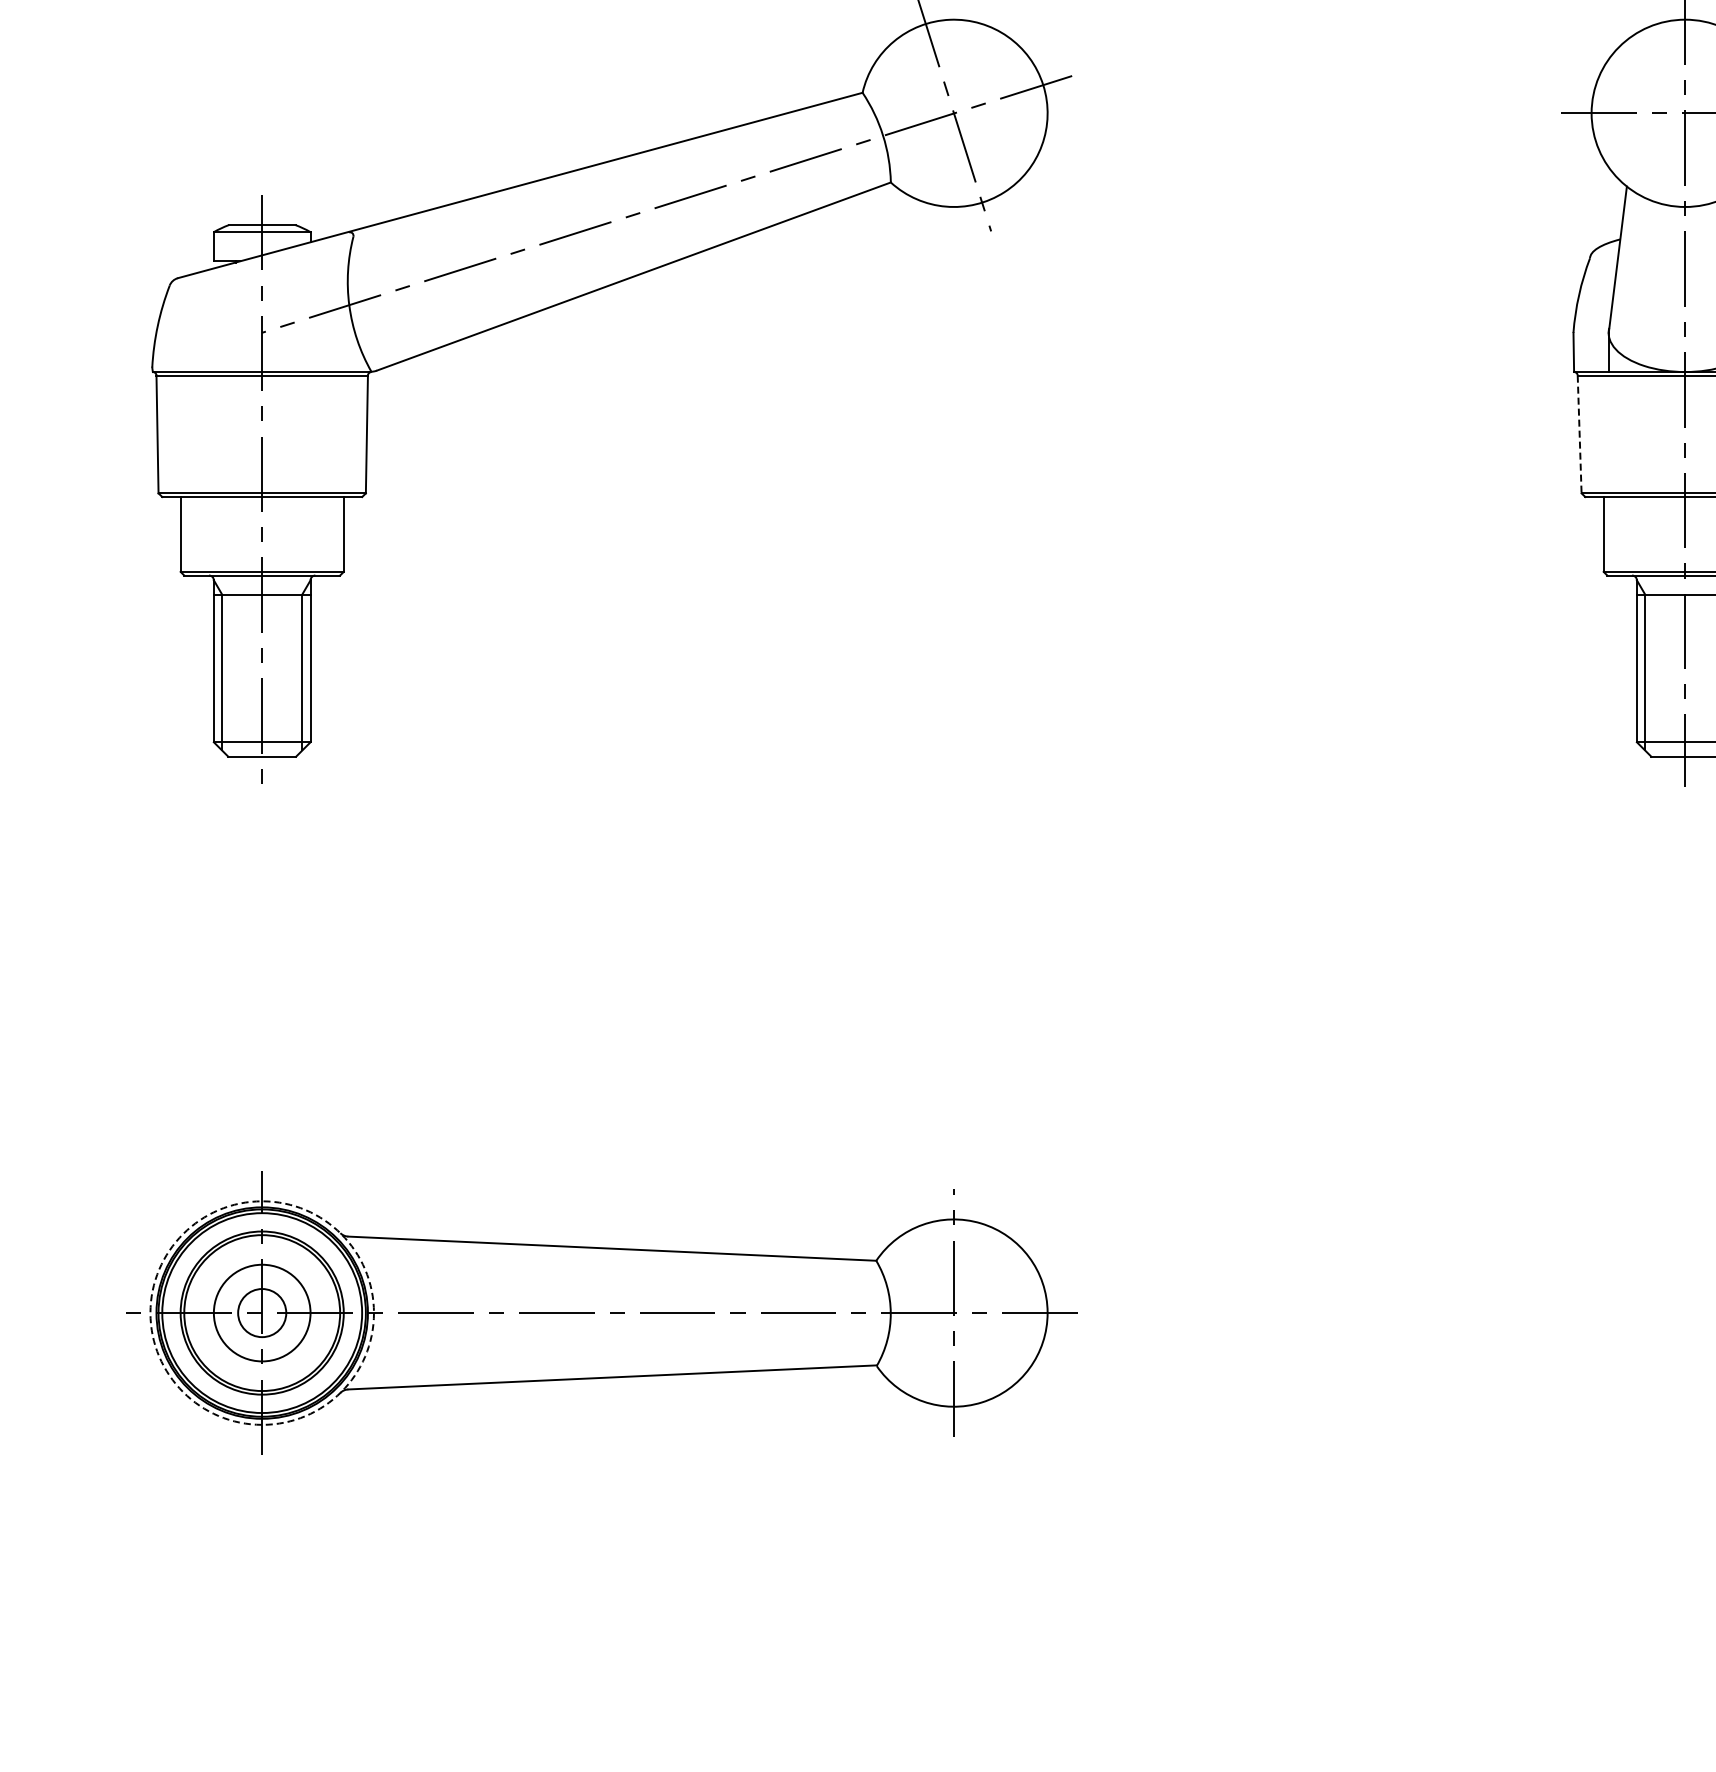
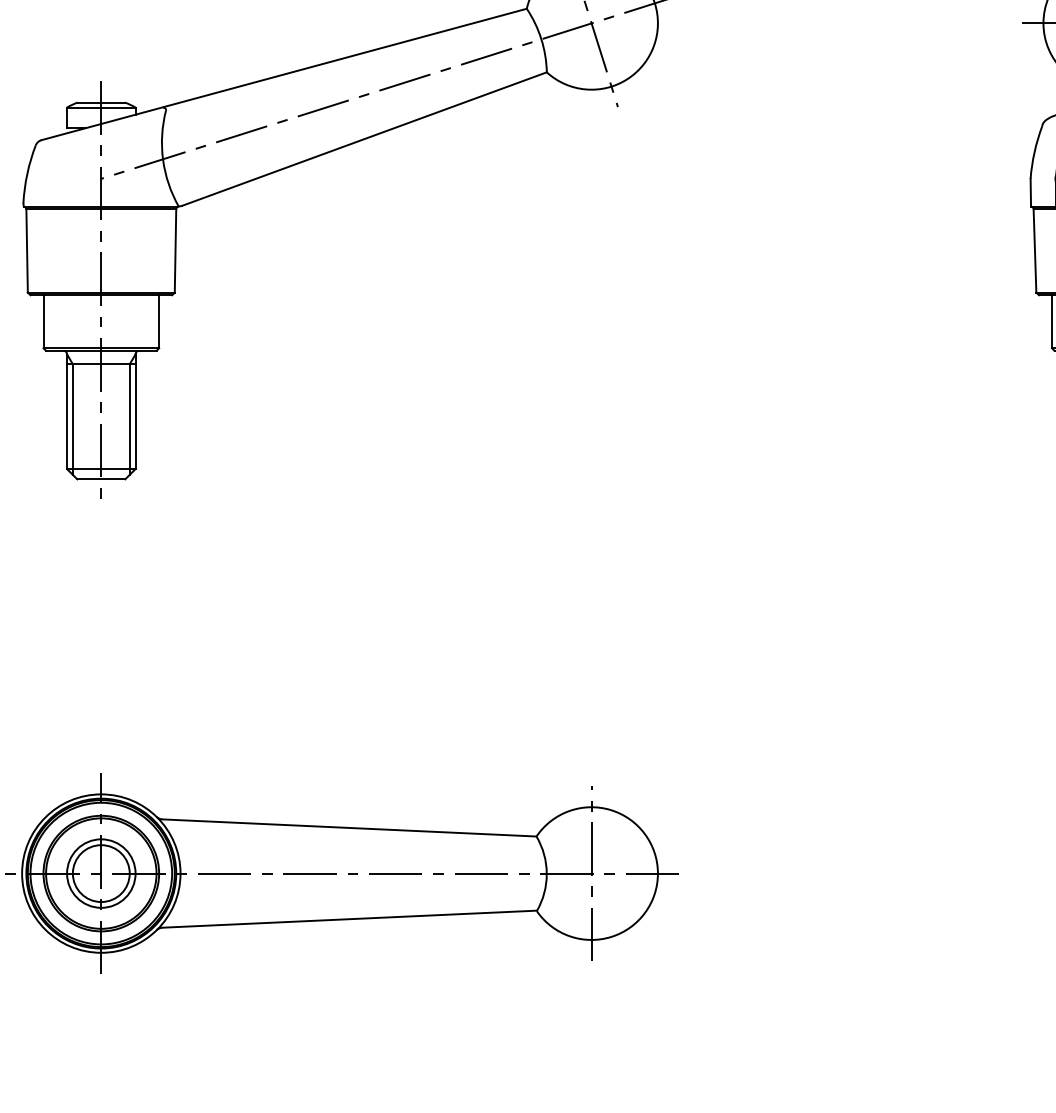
line: (1579, 434) -> (1034, 250), dashed -> solid
circle: (261, 1312) -> (100, 873), dashed -> solid
circle: (262, 1312) -> (101, 873), size x1.67

